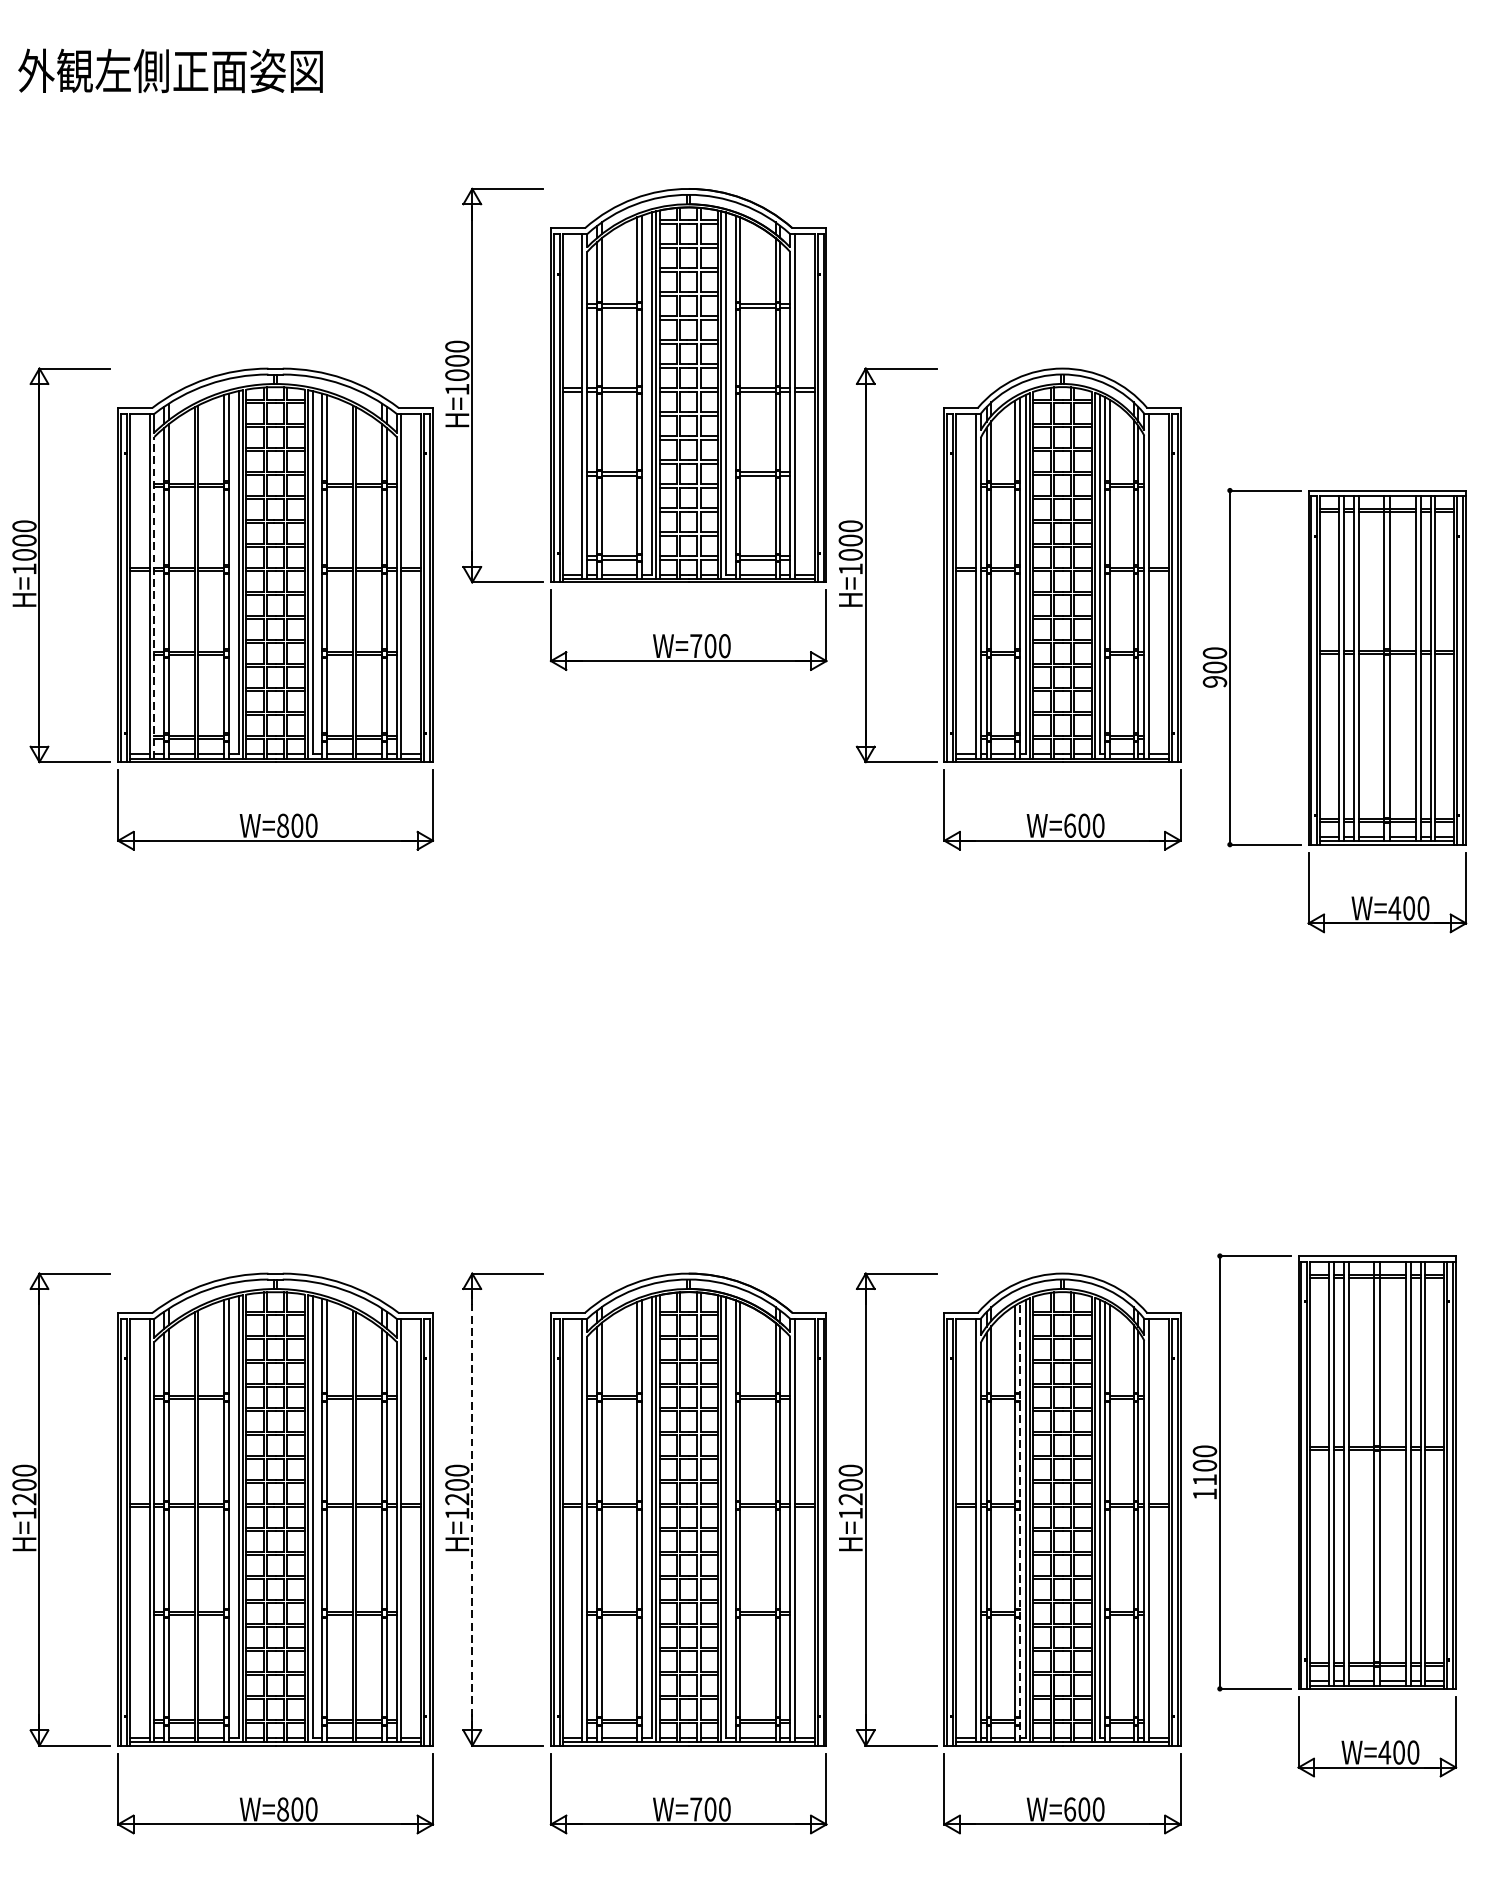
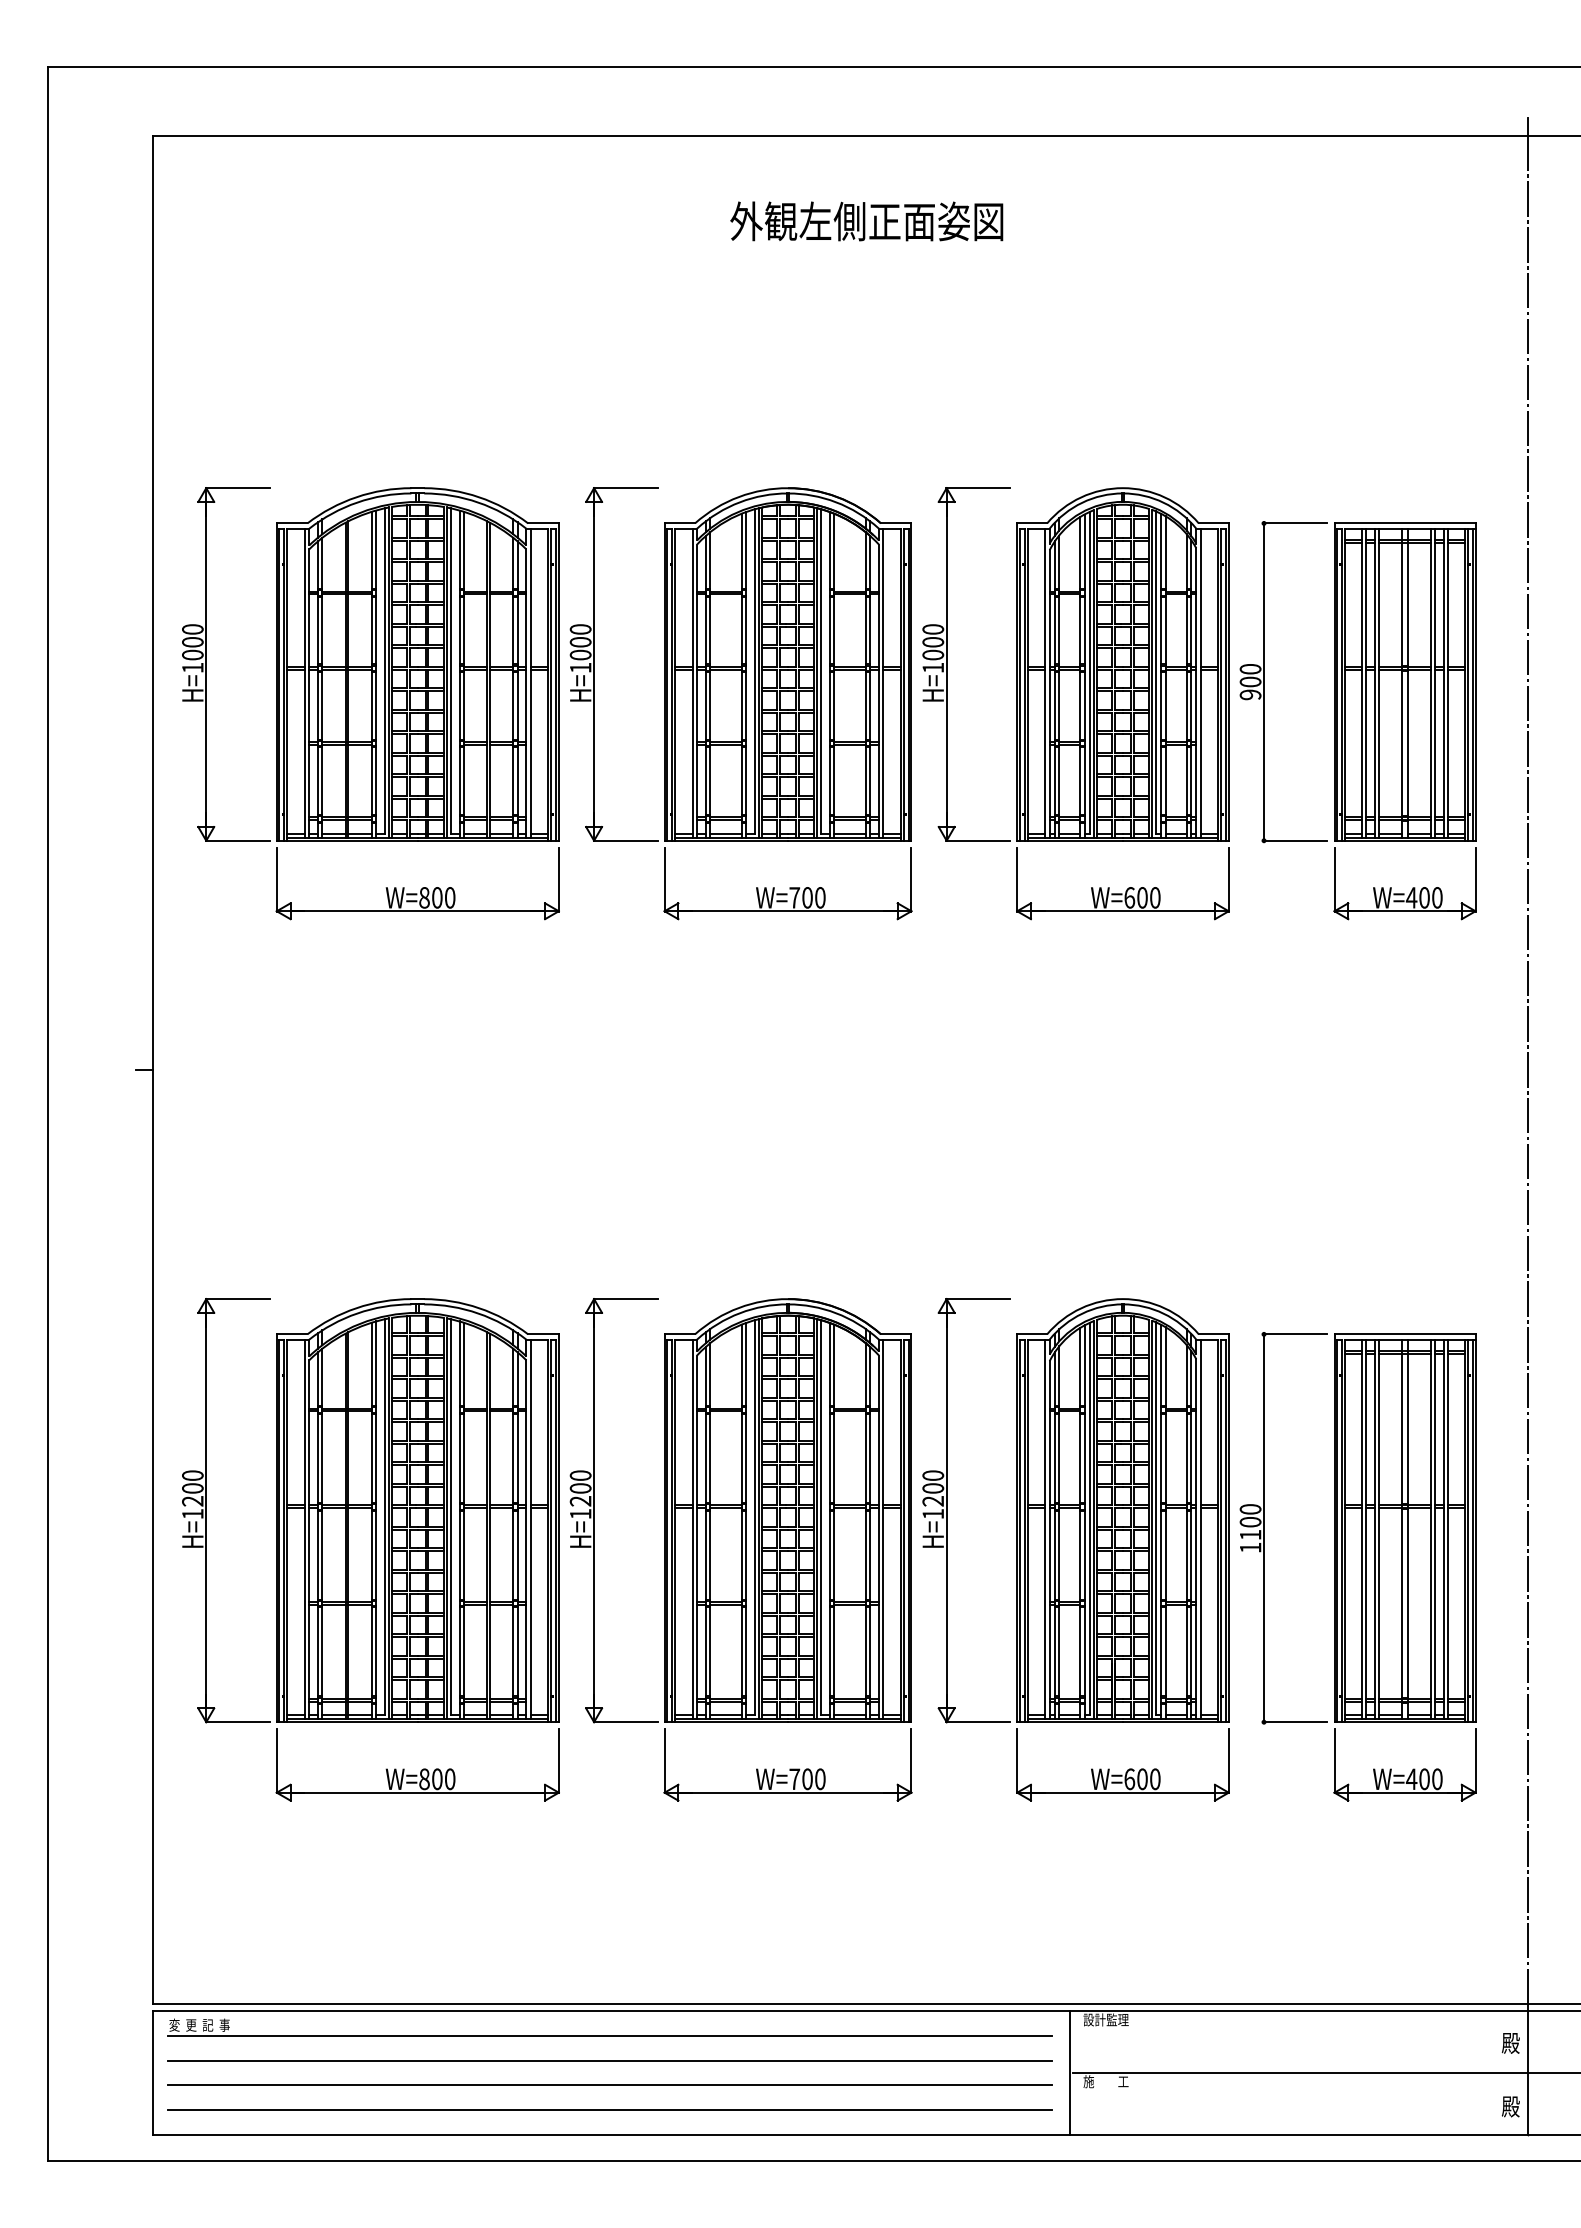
text: (170, 71) -> (866, 221), moved
part: (635, 429) -> (740, 703), moved
line: (154, 597) -> (309, 693), dashed -> solid
part: (1334, 710) -> (1357, 720), moved
line: (472, 1509) -> (594, 1510), dashed -> solid
part: (1324, 1515) -> (1357, 1566), moved
line: (1019, 1522) -> (1084, 1522), dashed -> solid

